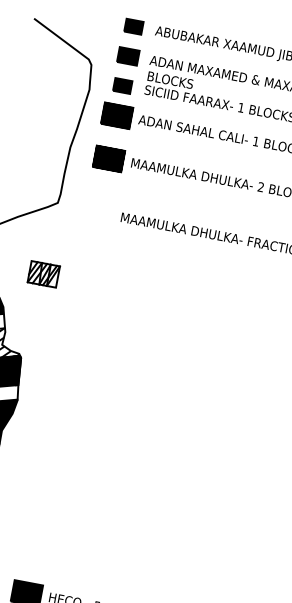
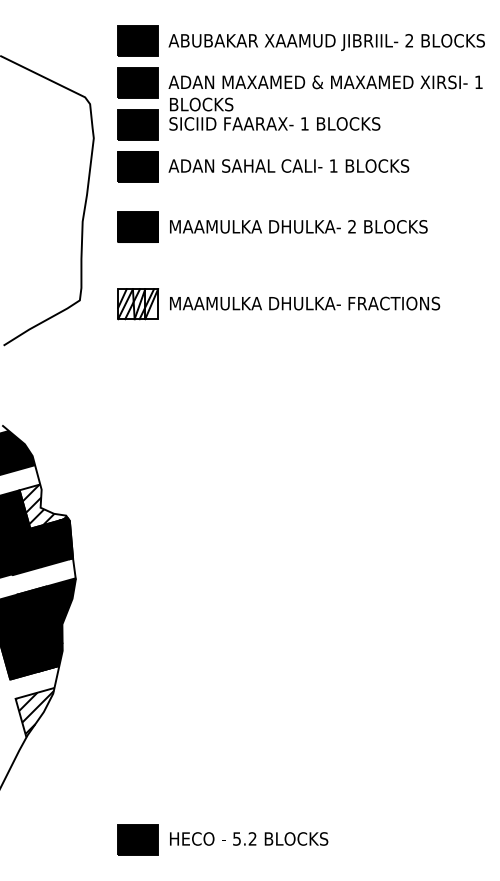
part: (133, 26) -> (137, 40), size x1.67
part: (127, 55) -> (137, 82), size x1.43
part: (122, 85) -> (137, 124), size x1.67
part: (44, 274) -> (138, 304), moved

